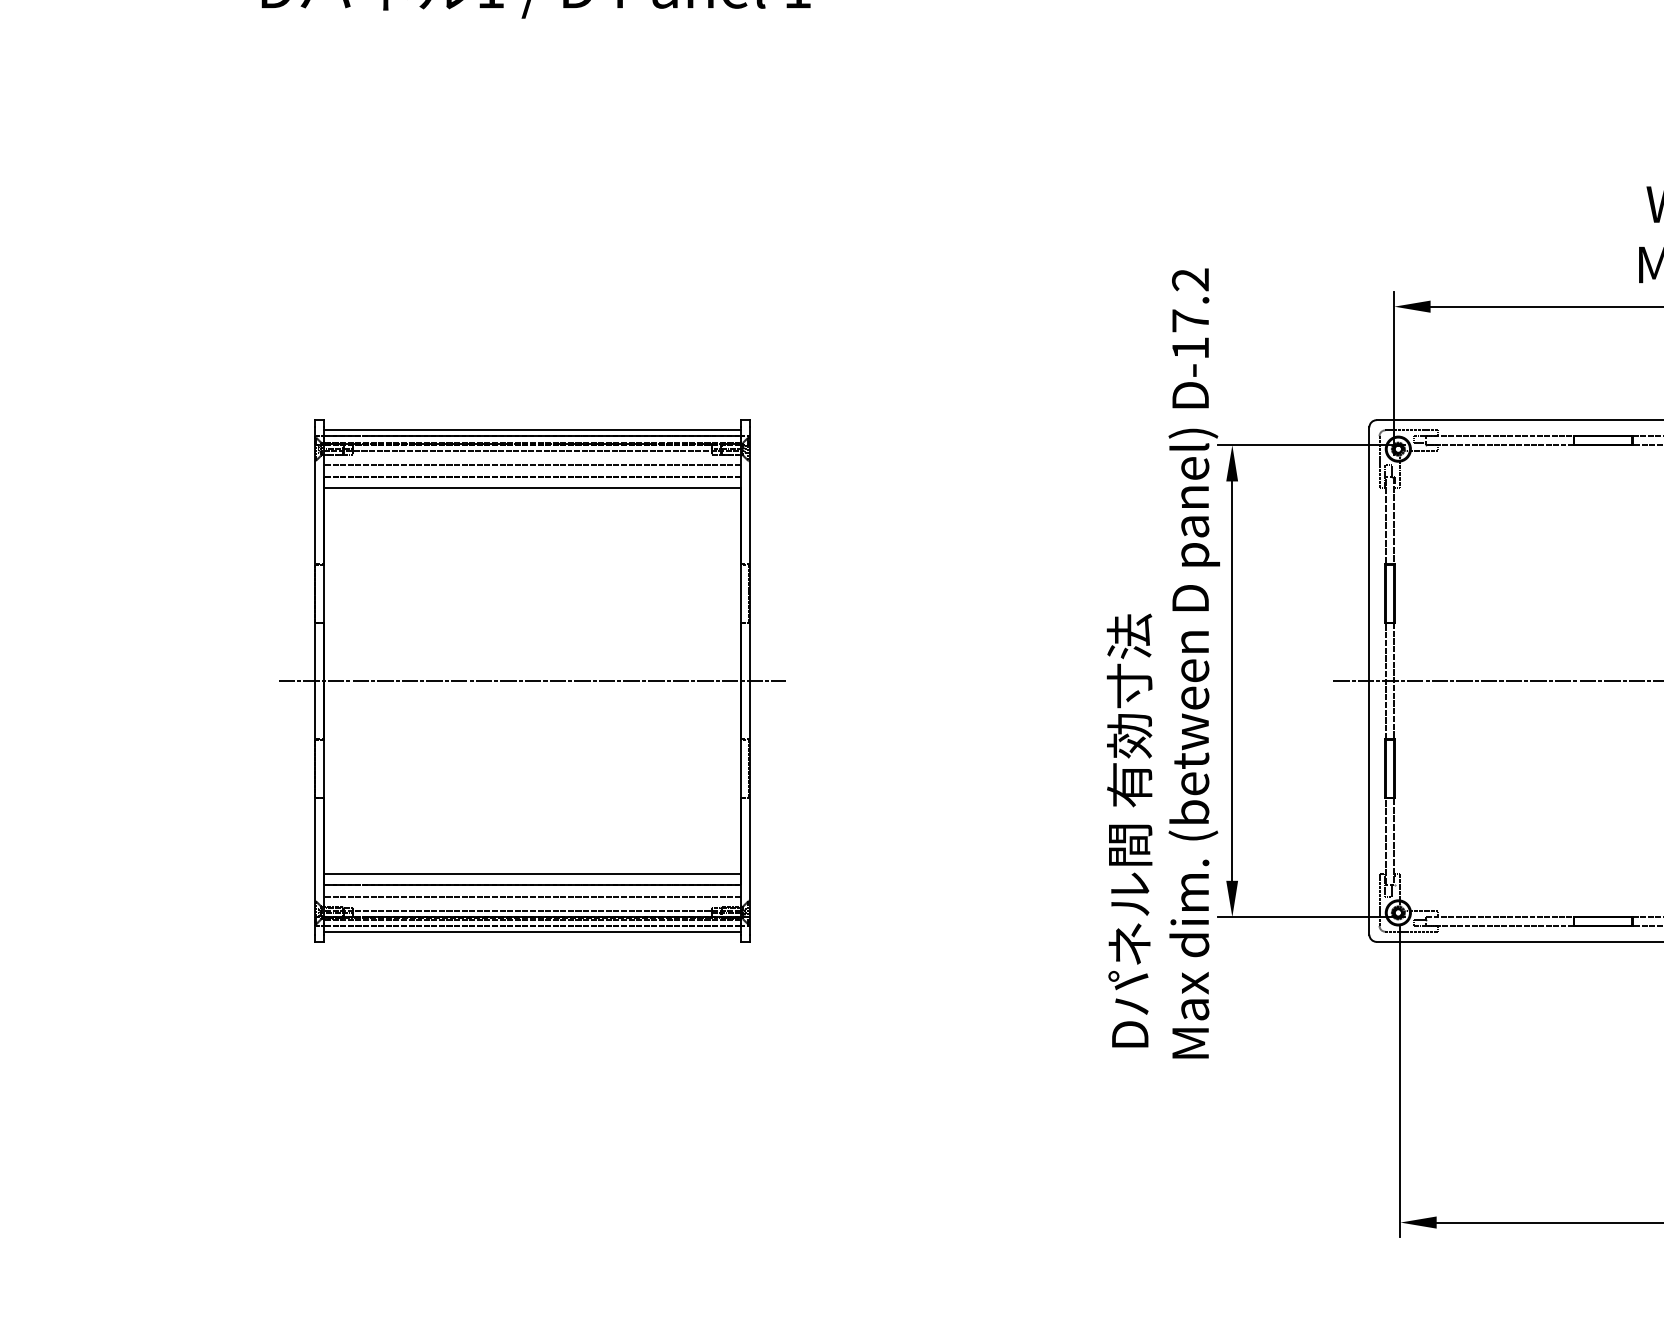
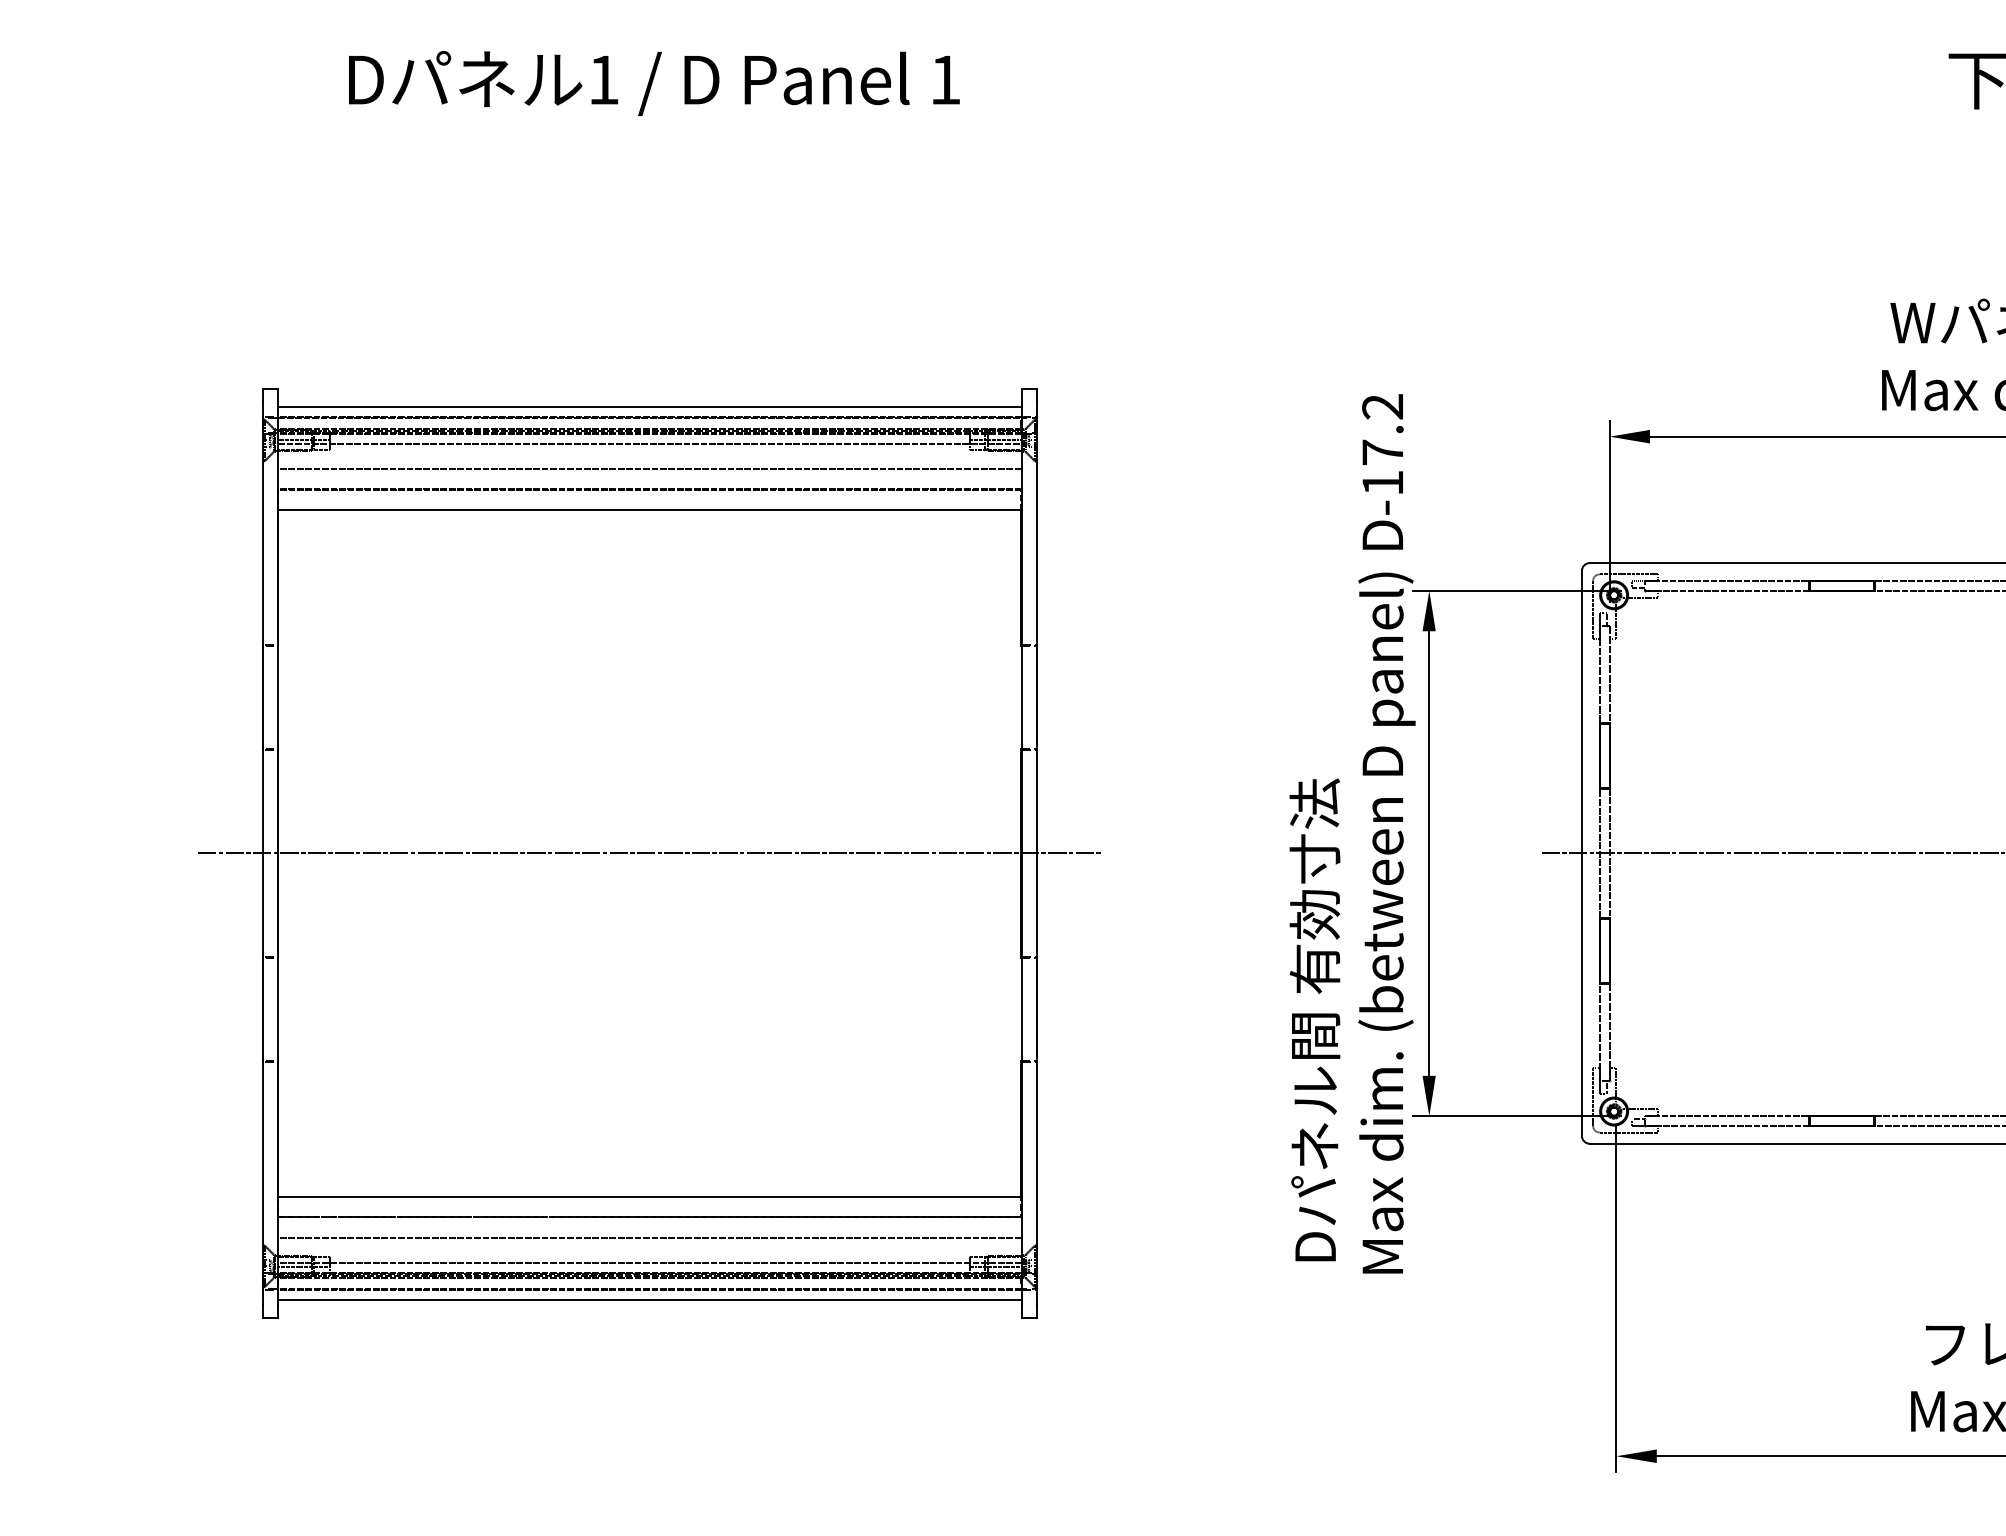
part: (531, 681) -> (649, 853), size x1.6

